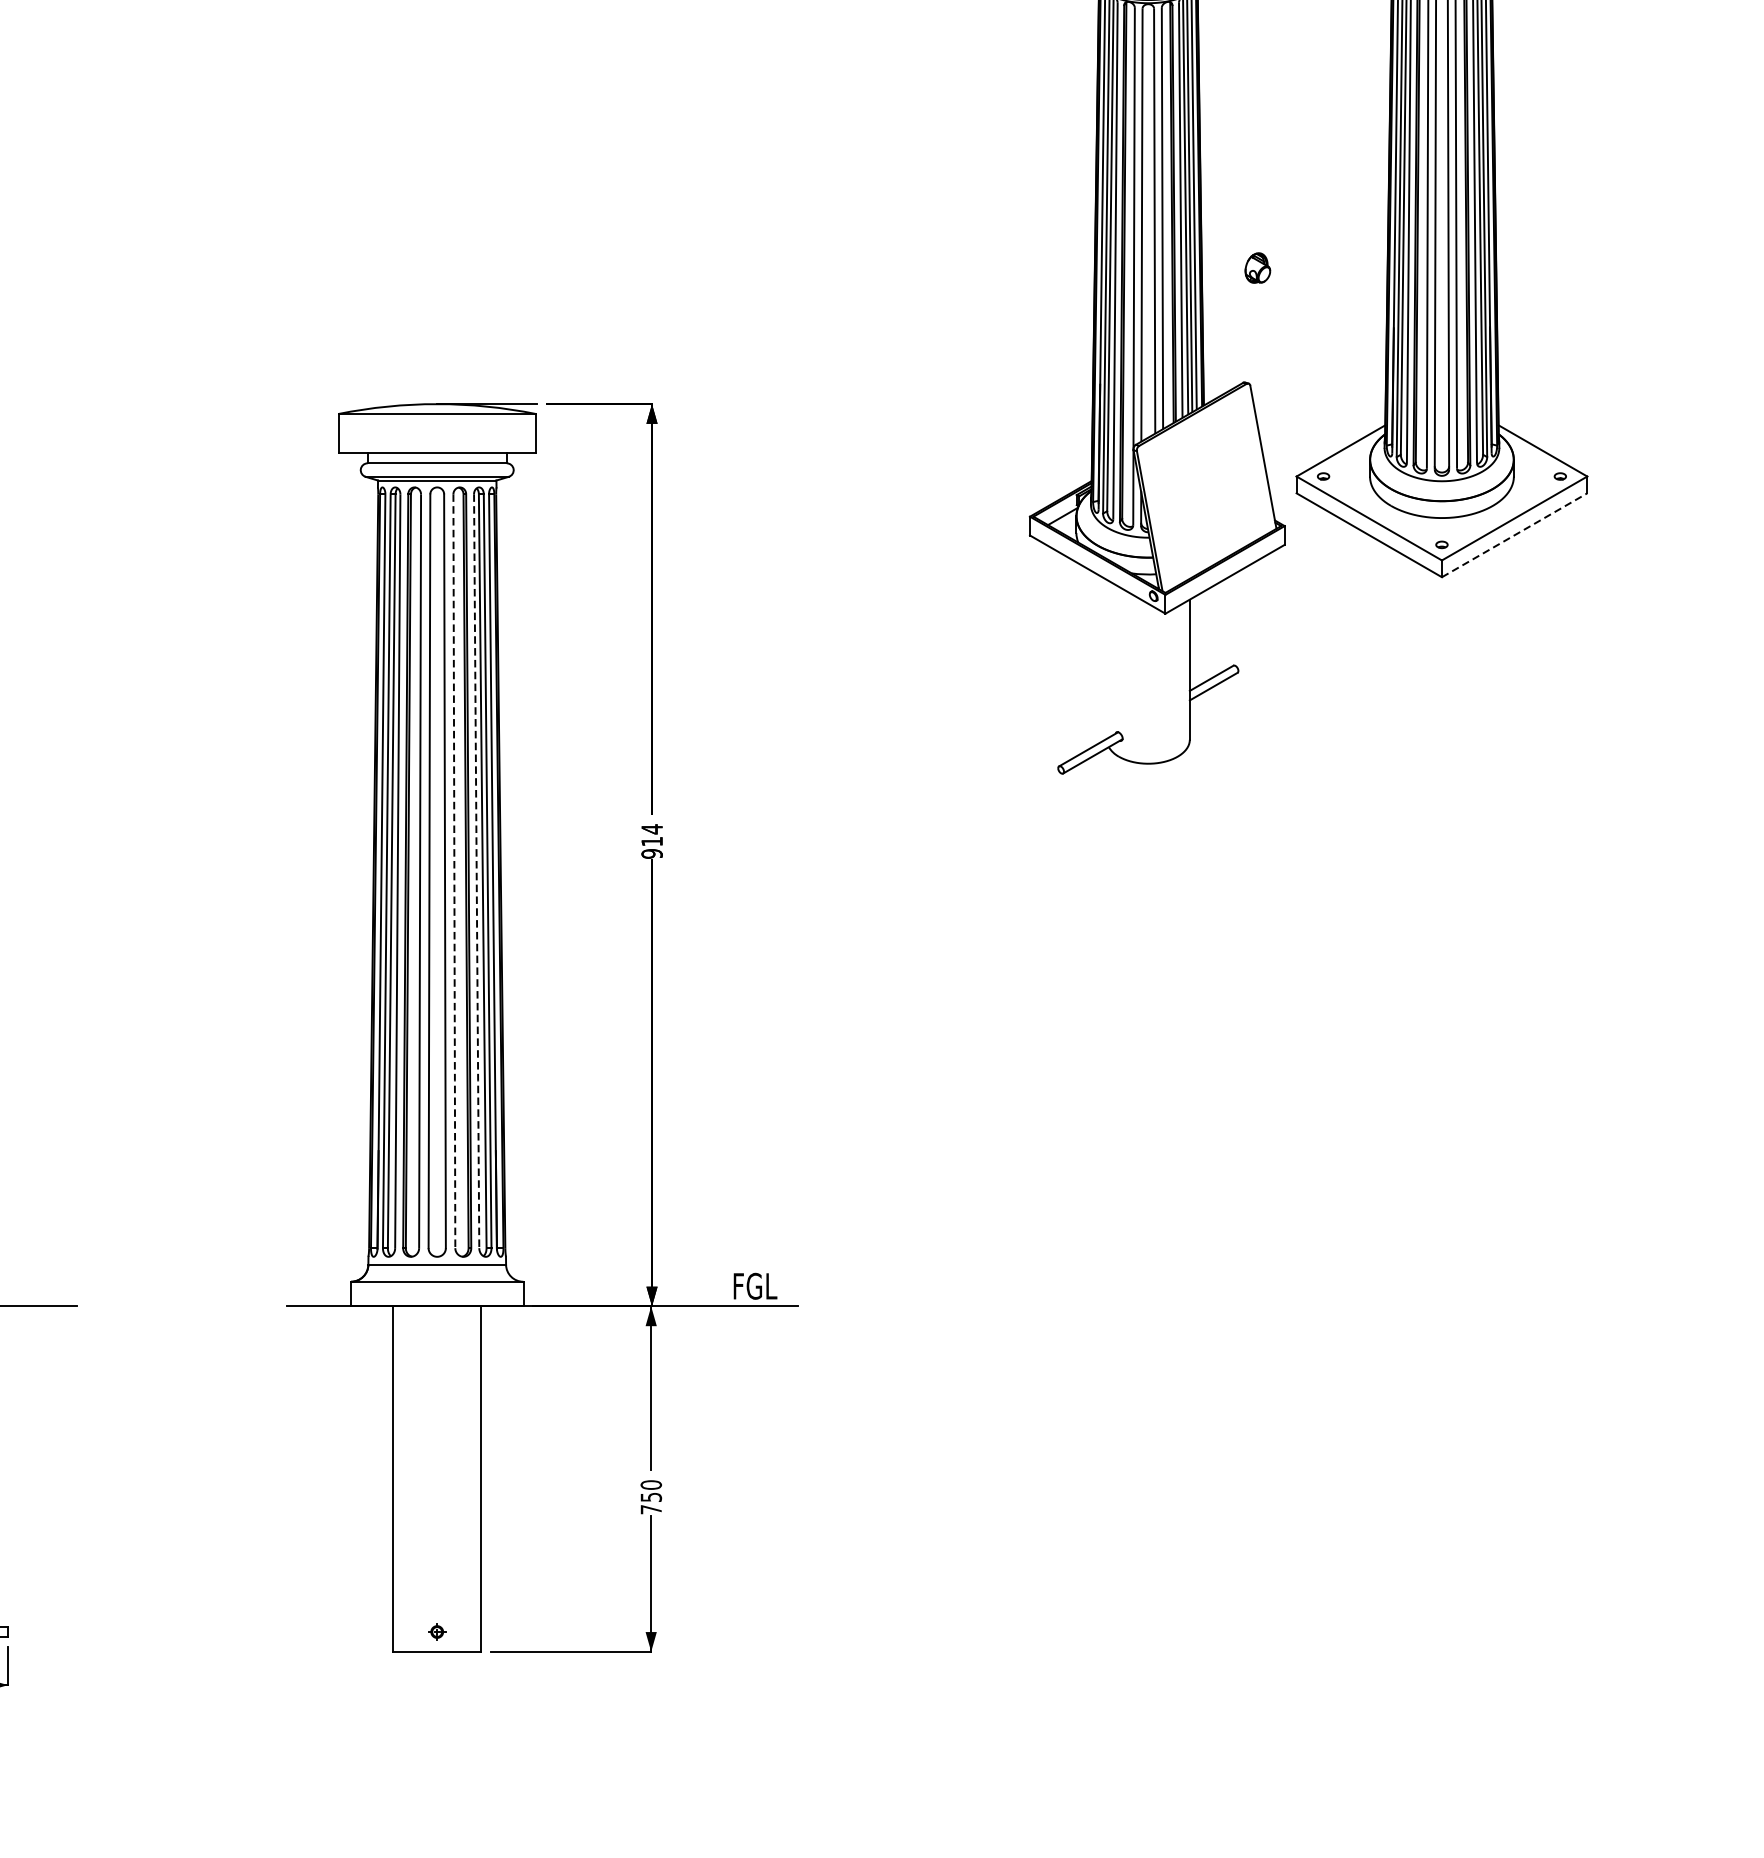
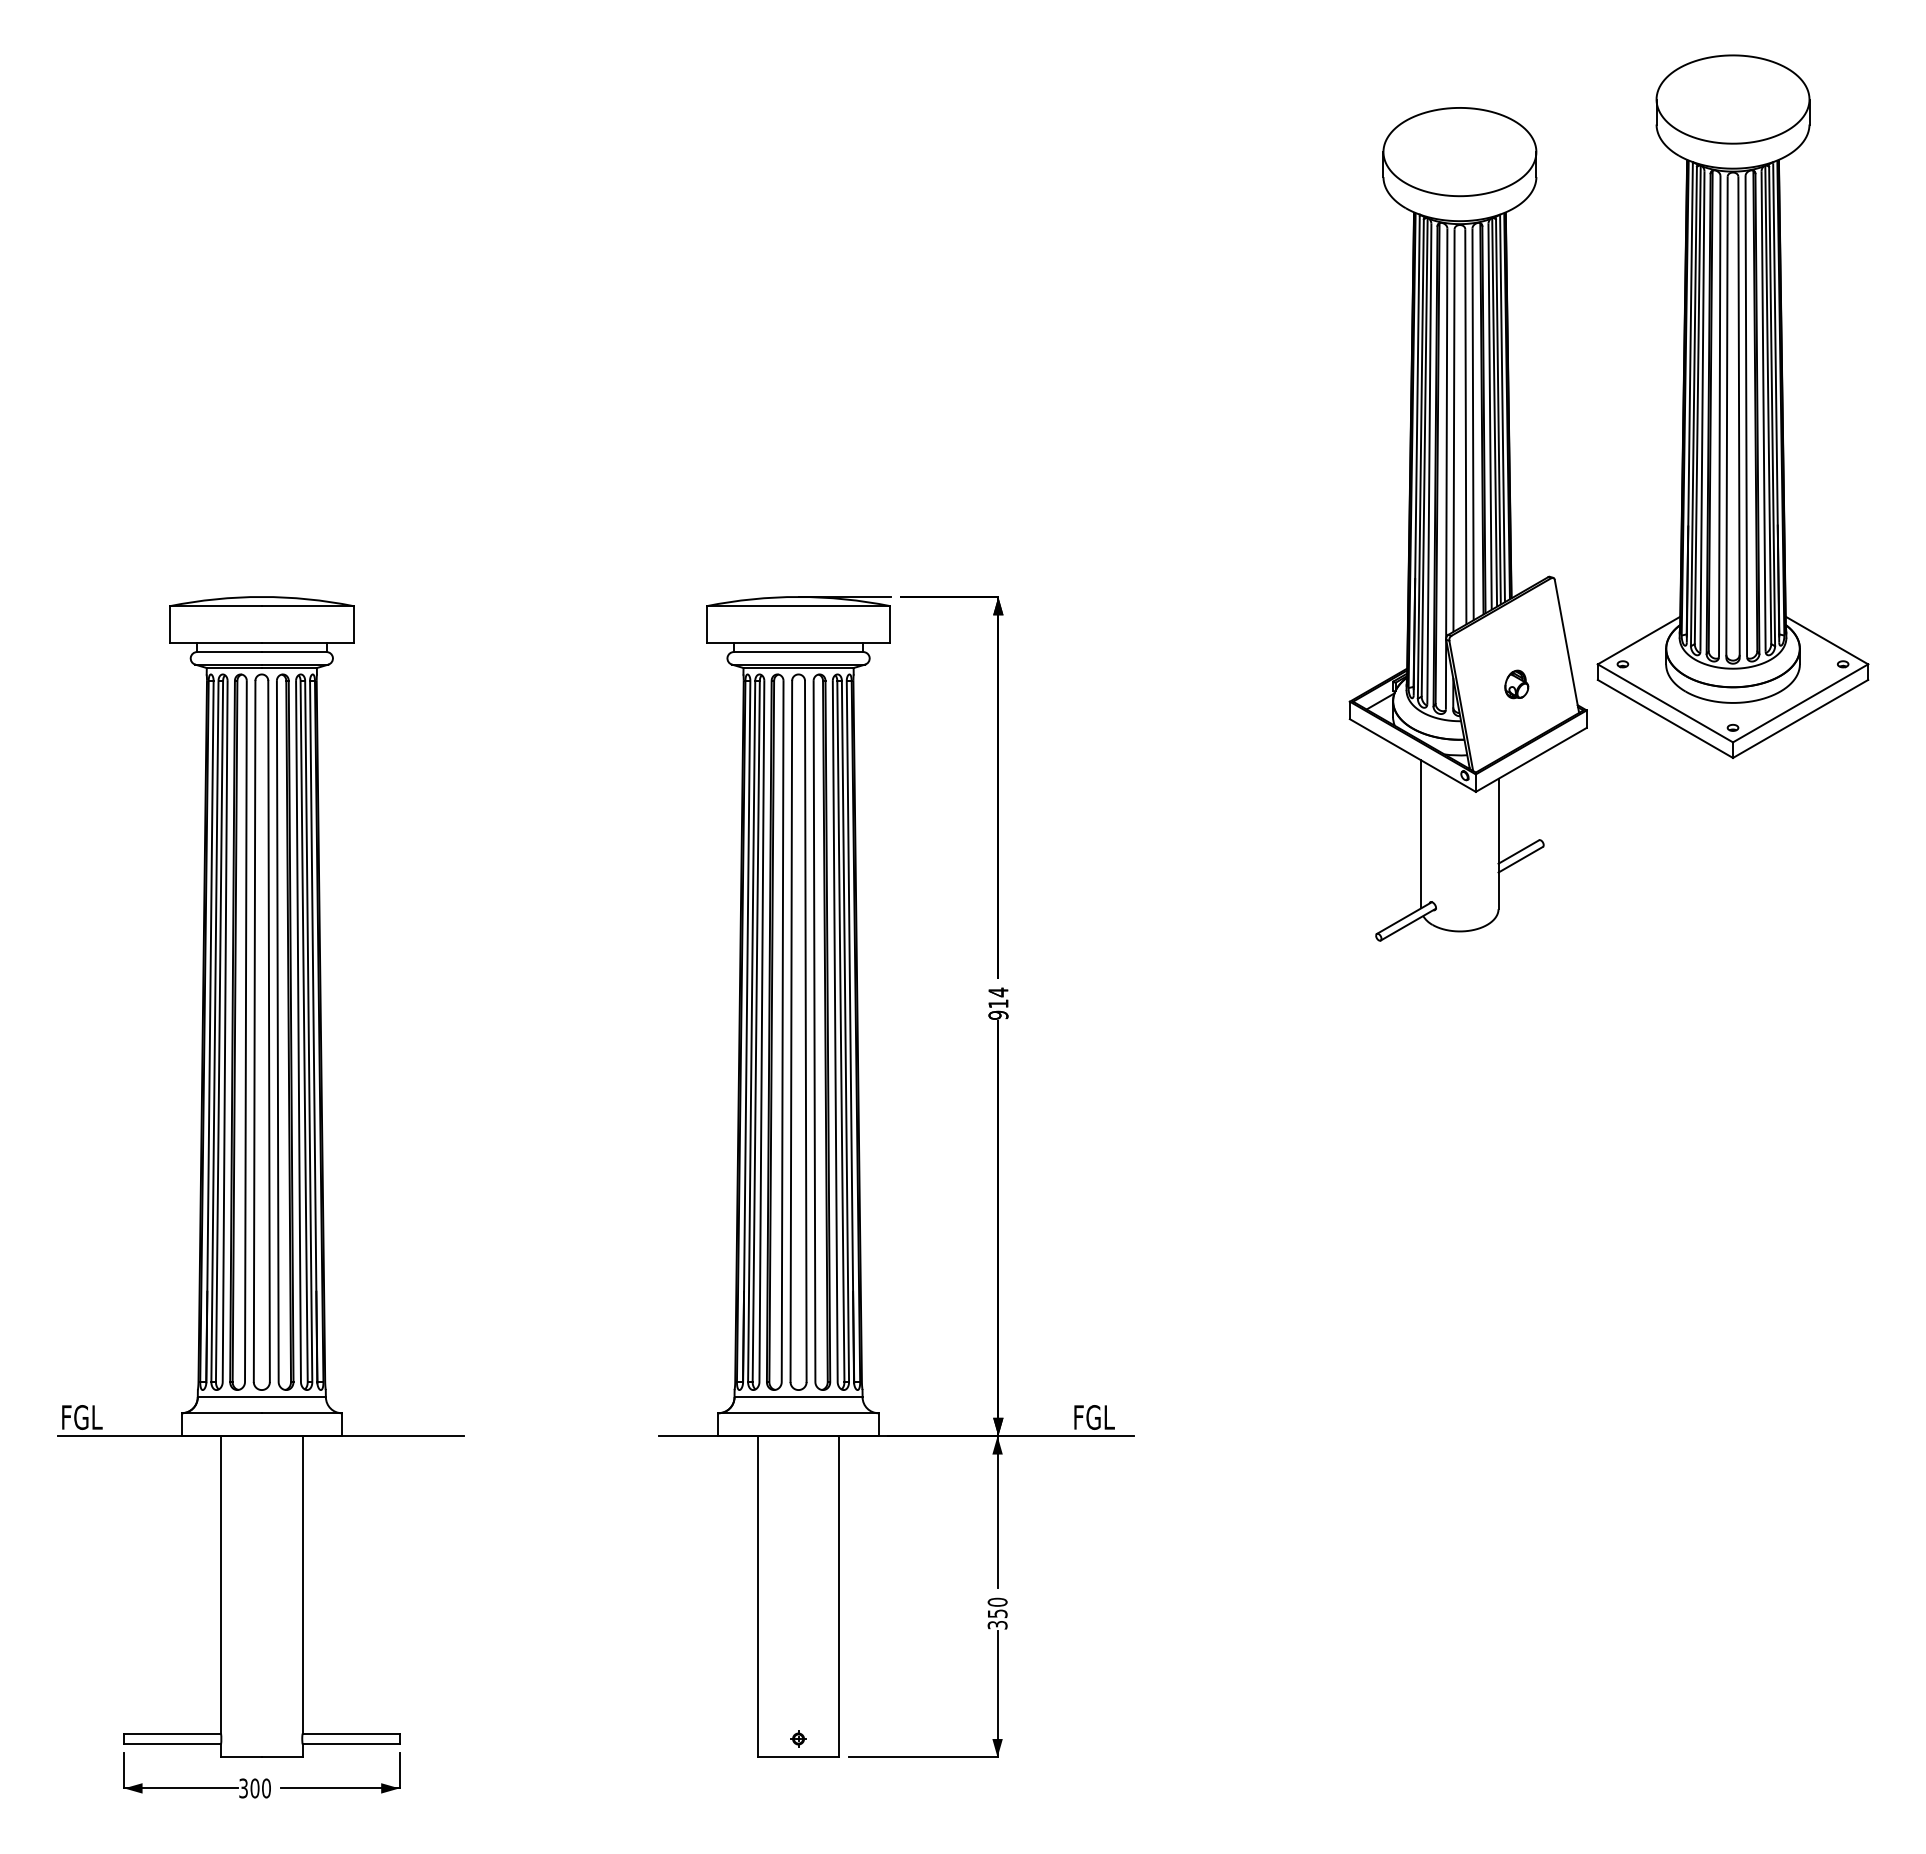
part: (1257, 268) -> (1516, 684), moved
line: (1515, 534) -> (1801, 718), dashed -> solid
line: (1107, 659) -> (1421, 834), added
line: (454, 871) -> (814, 1031), dashed -> solid
line: (476, 871) -> (835, 1031), dashed -> solid
text: (651, 1509) -> (997, 1625), 750 -> 350

